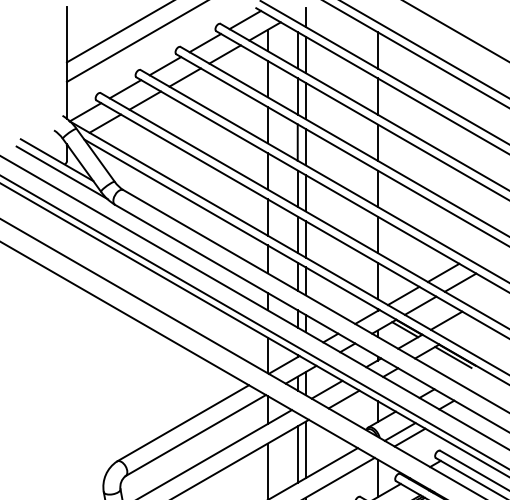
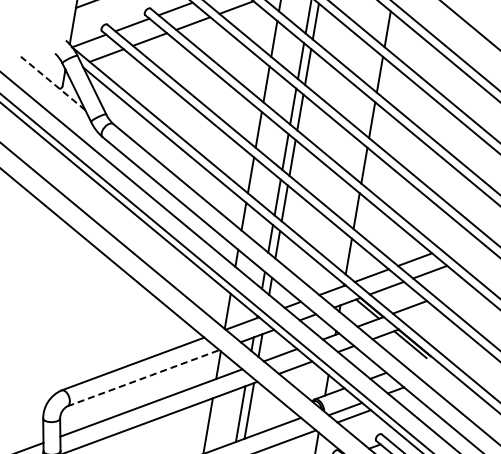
line: (57, 160) -> (53, 83), solid -> dashed
line: (62, 172) -> (56, 96), removed
line: (196, 435) -> (144, 378), solid -> dashed

